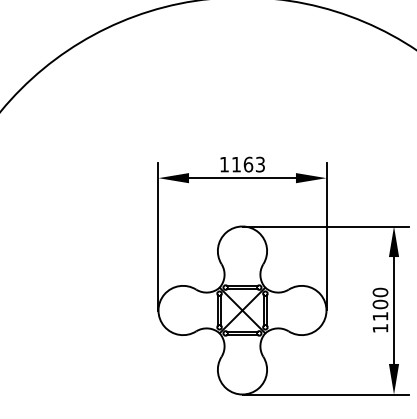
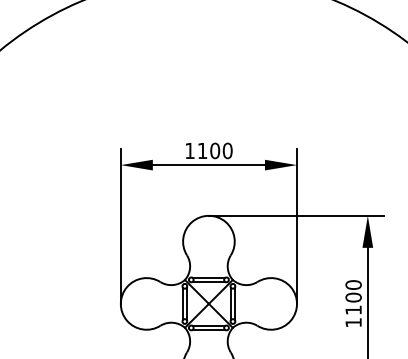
text: (254, 164) -> (221, 150), 1163 -> 1100

